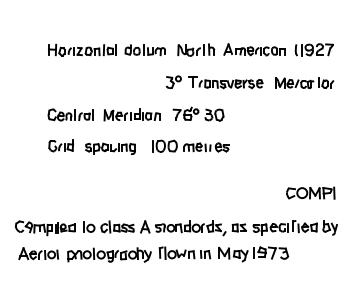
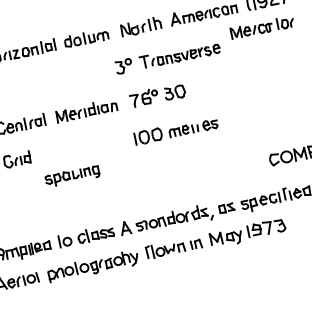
part: (304, 83) -> (262, 27), moved
part: (190, 145) -> (176, 129), moved
part: (110, 148) -> (72, 175), moved

